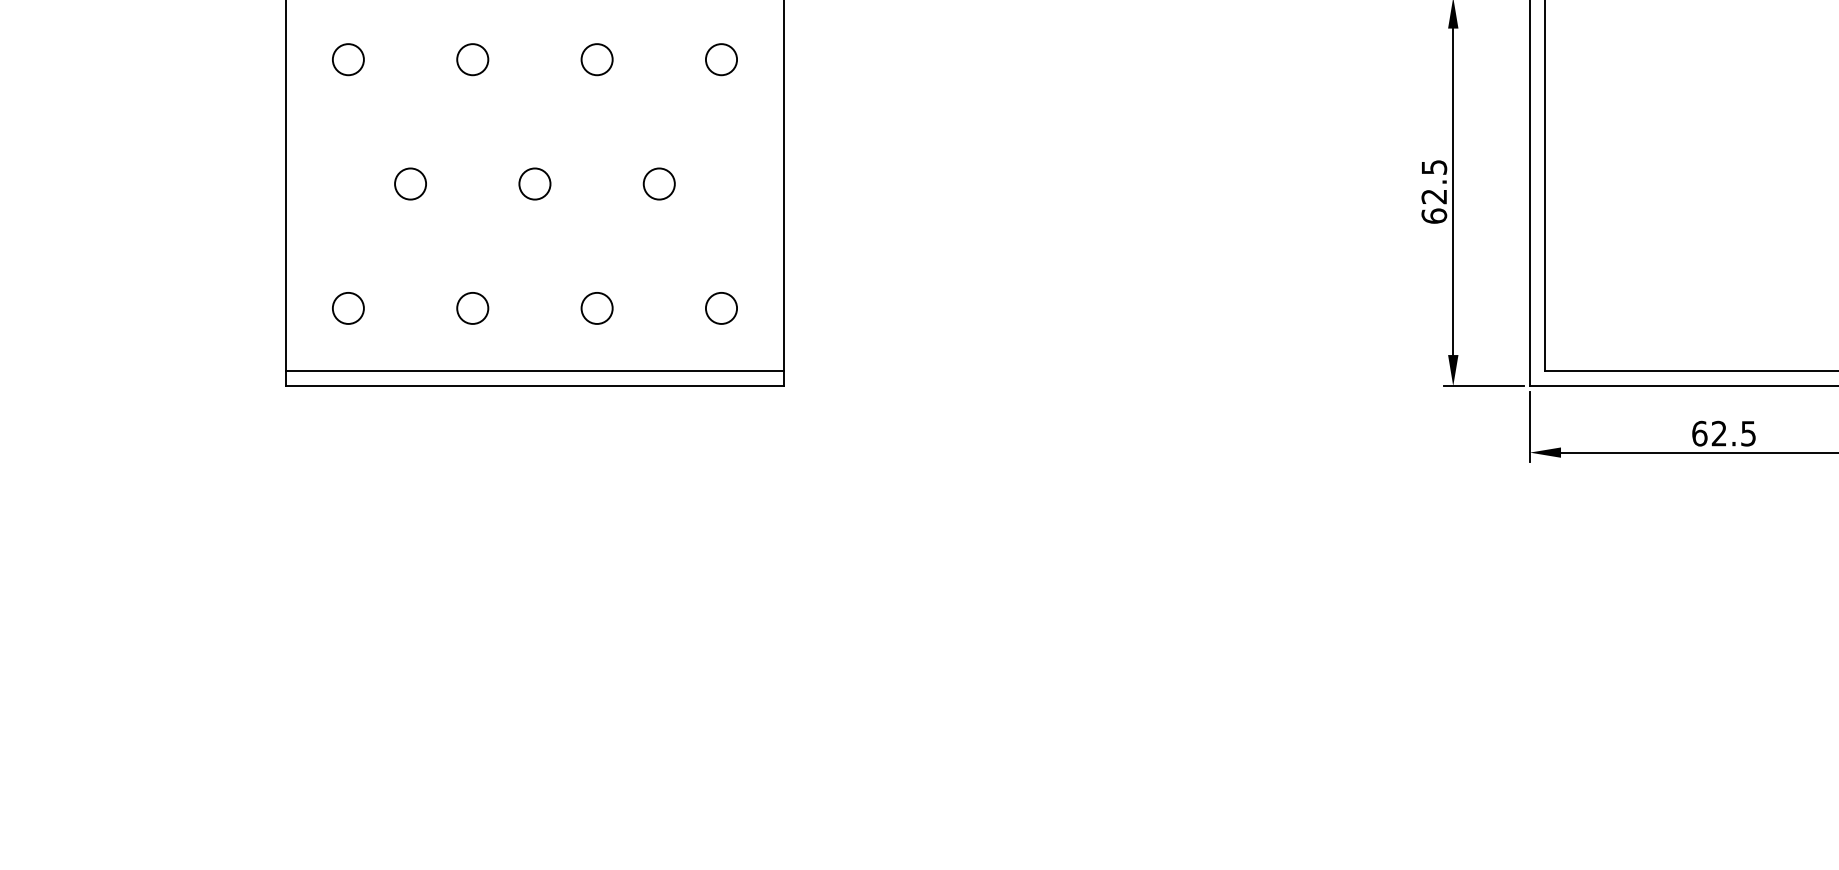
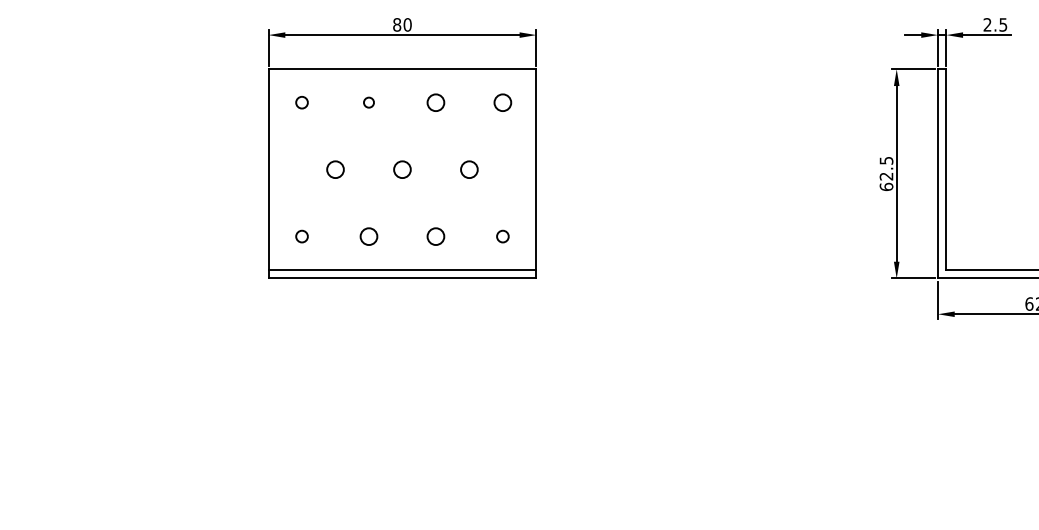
circle: (347, 59) -> (301, 102), size x0.7
circle: (471, 59) -> (368, 102), size x0.6
circle: (347, 308) -> (301, 236), size x0.7
circle: (720, 308) -> (502, 236), size x0.7

